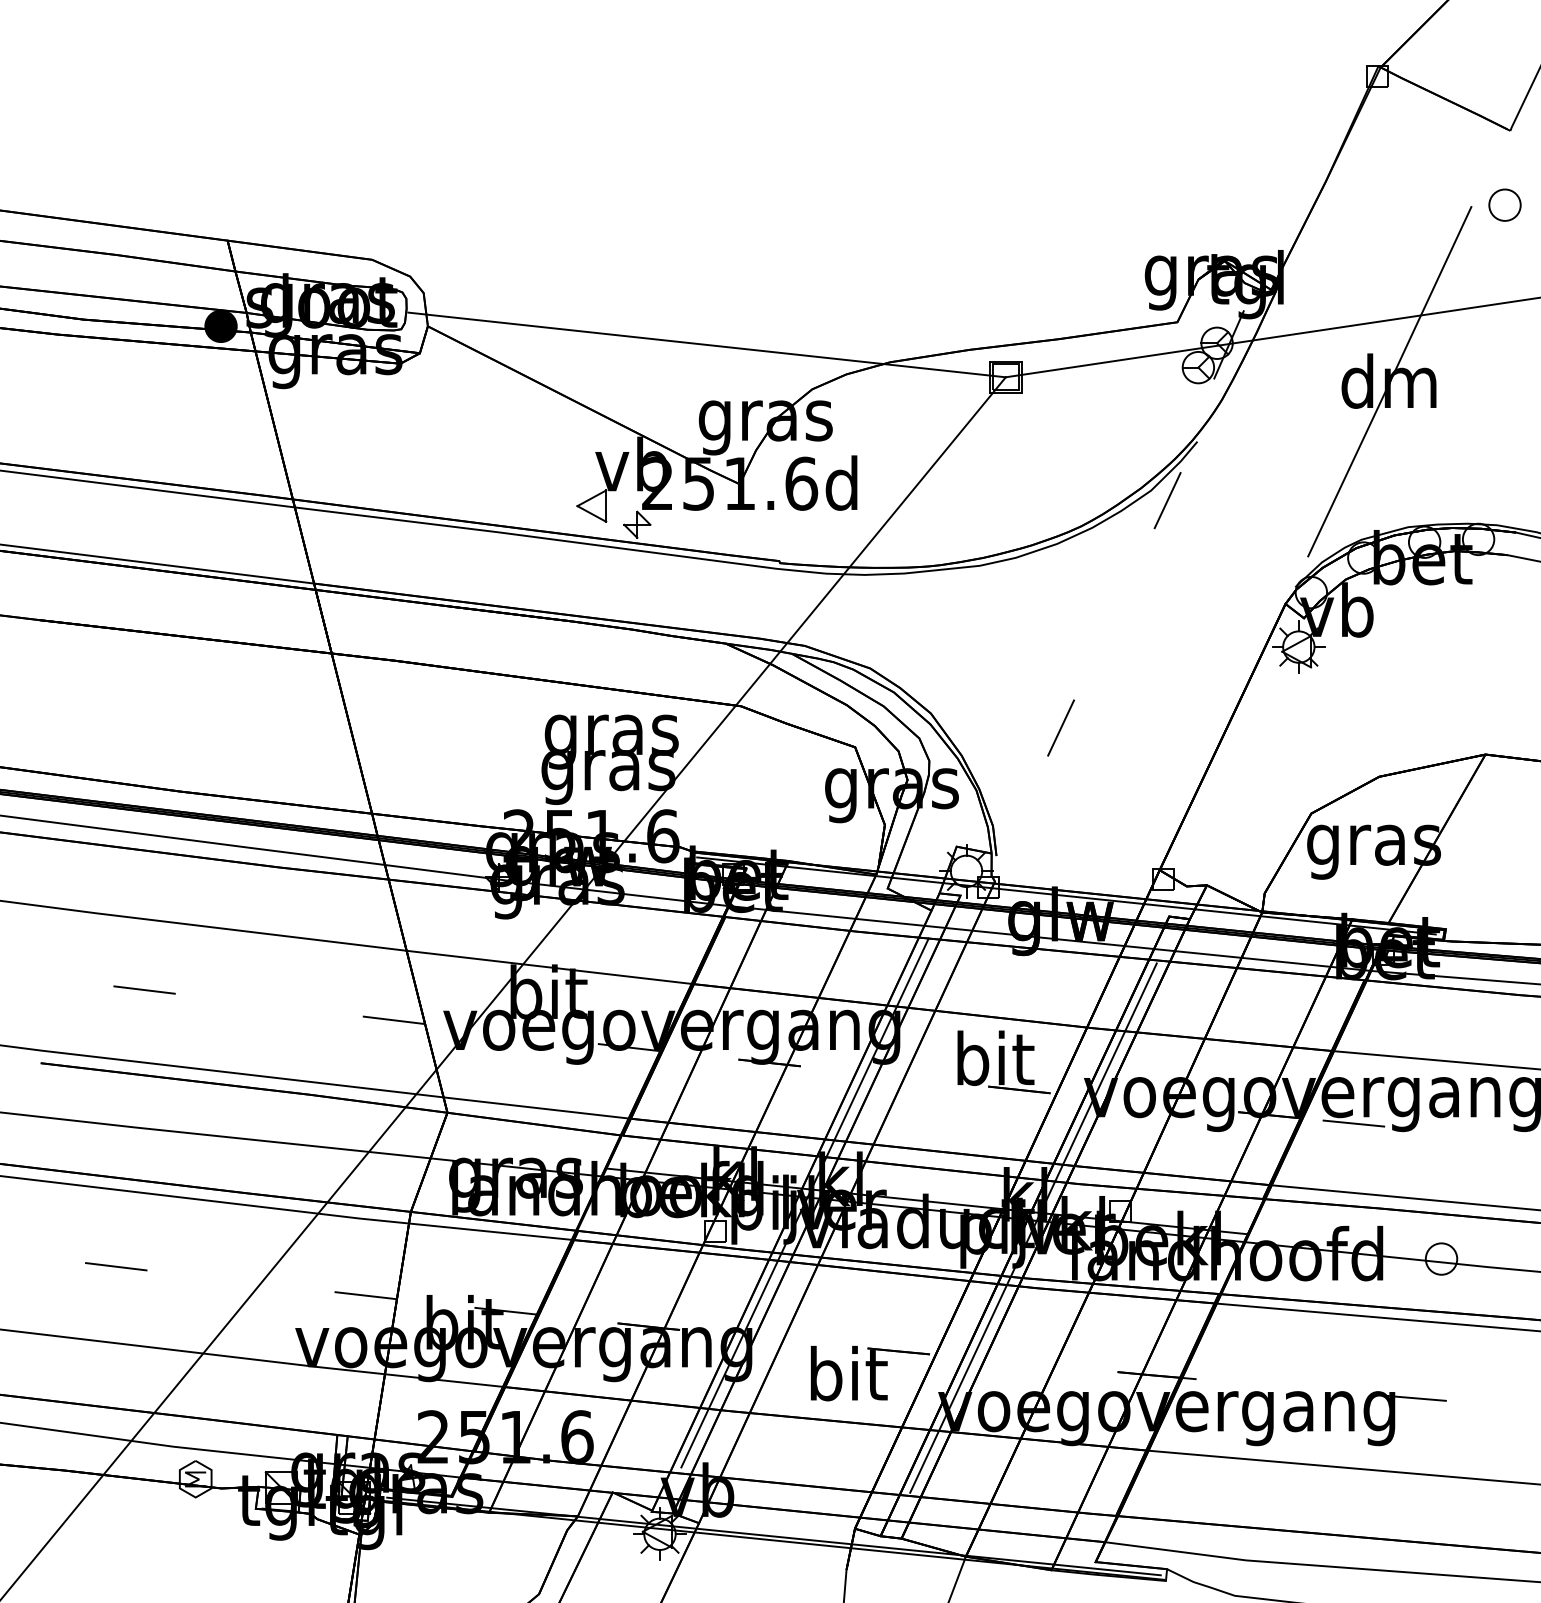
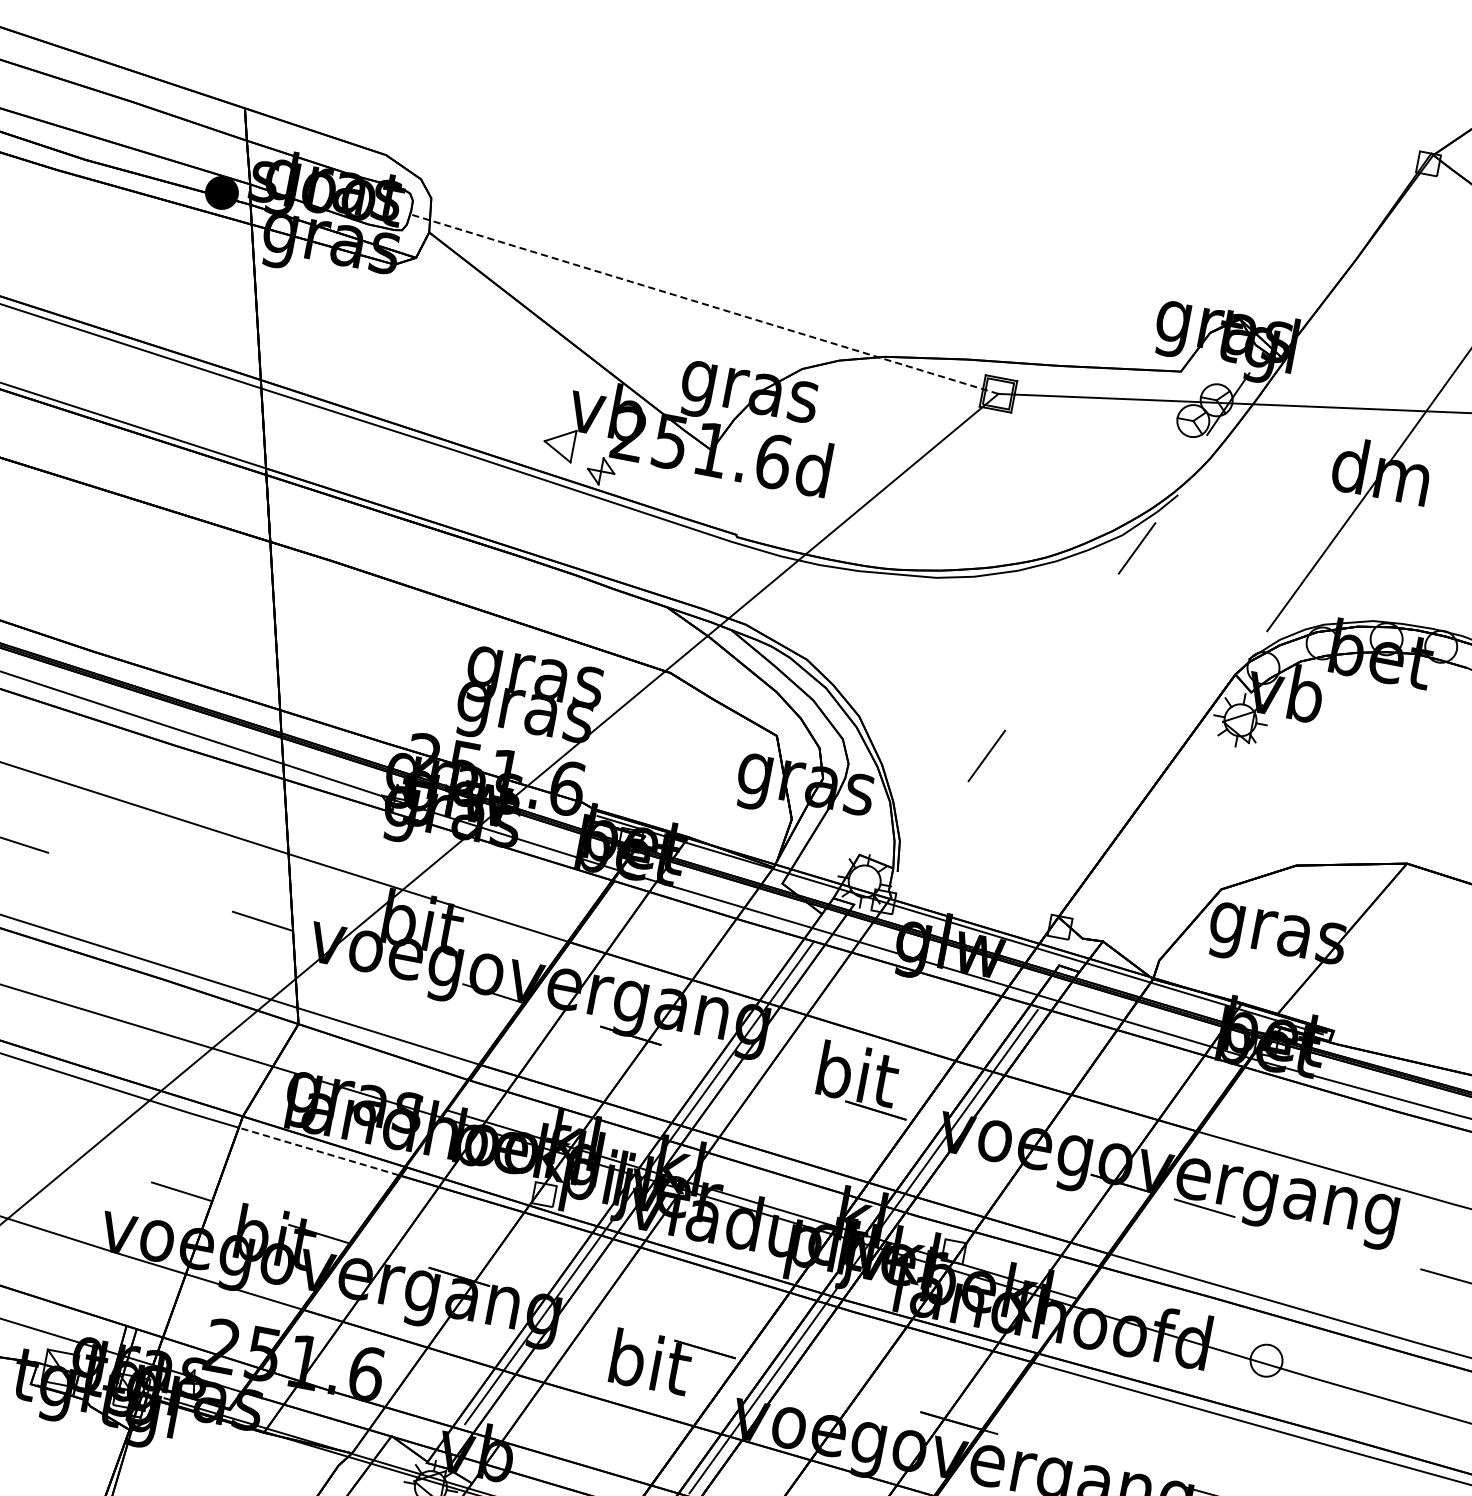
line: (707, 345) -> (705, 305), solid -> dashed
line: (490, 1231) -> (318, 1151), solid -> dashed

